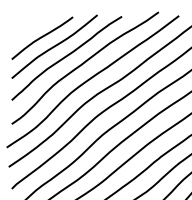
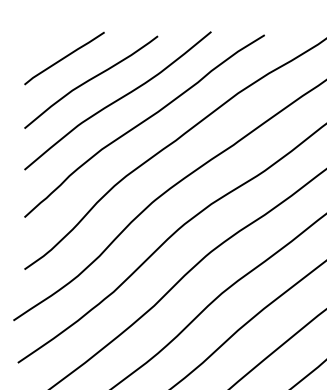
line: (29, 26) -> (63, 56), added

